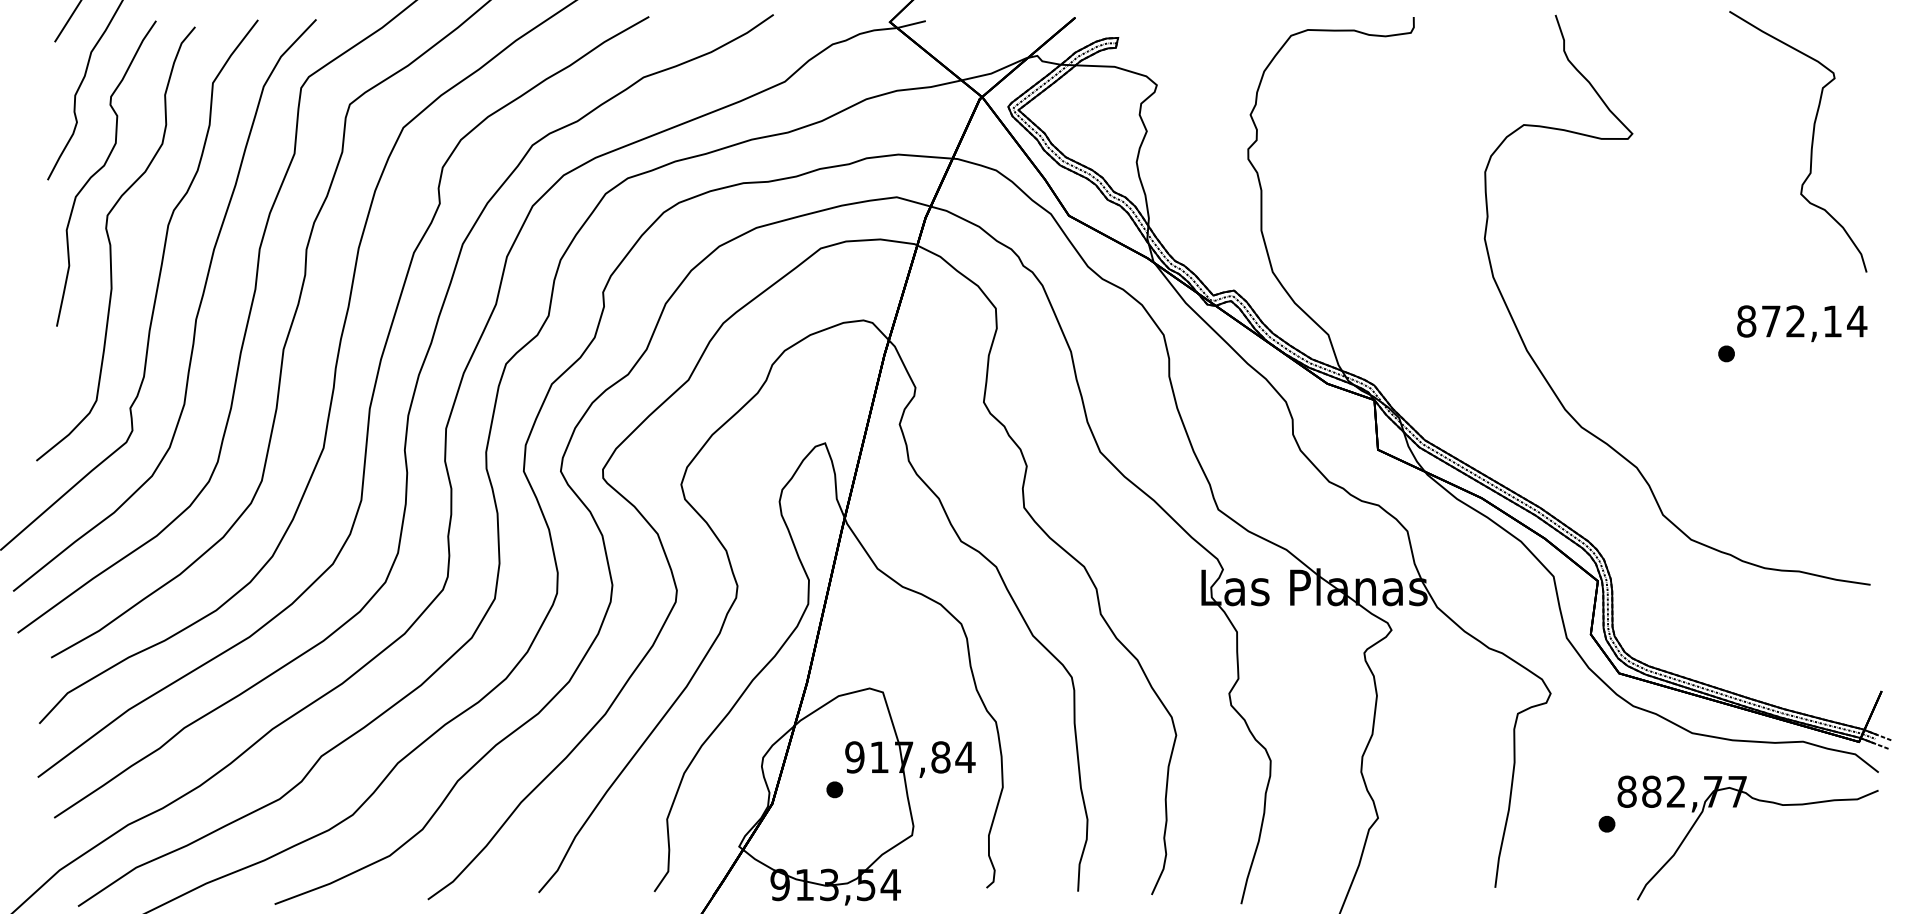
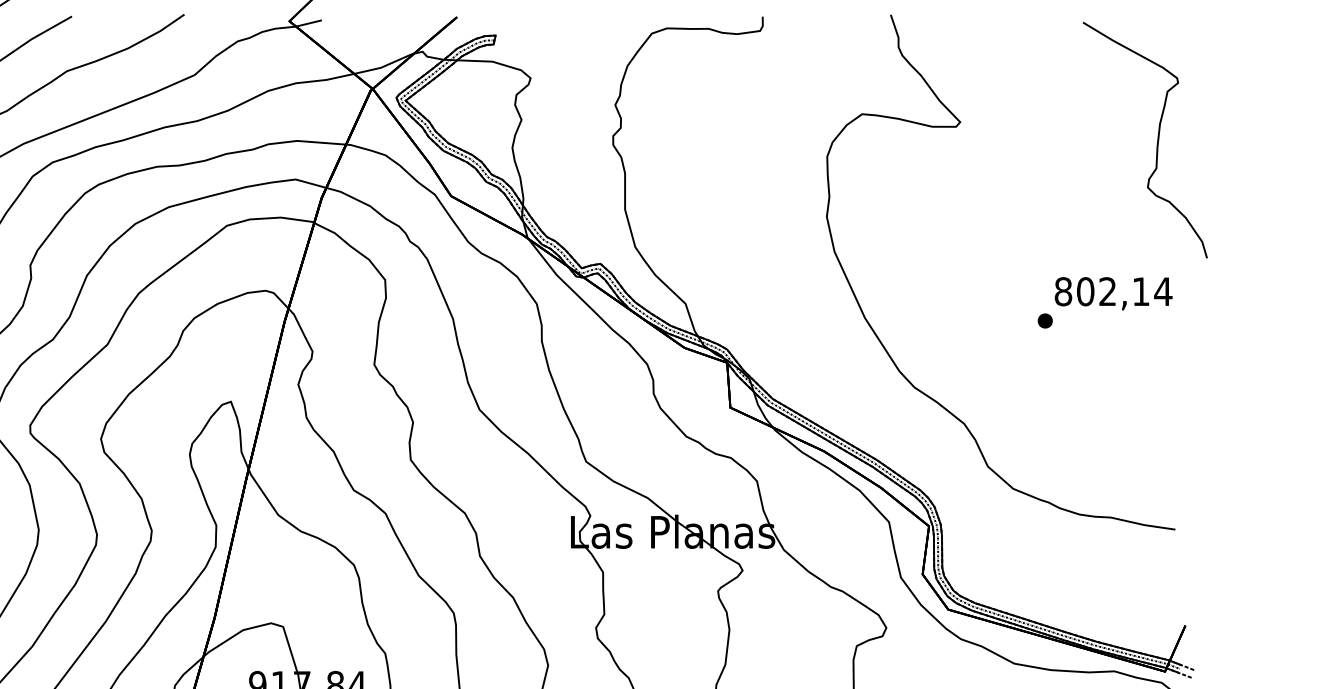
curve: (1811, 141) -> (1157, 139), moved
text: (1770, 321) -> (1084, 291), 872,14 -> 802,14

